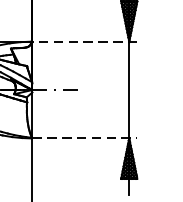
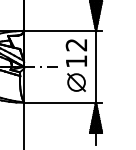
line: (85, 41) -> (63, 30), dashed -> solid
part: (101, 88) -> (75, 65), added
line: (85, 138) -> (63, 102), dashed -> solid

